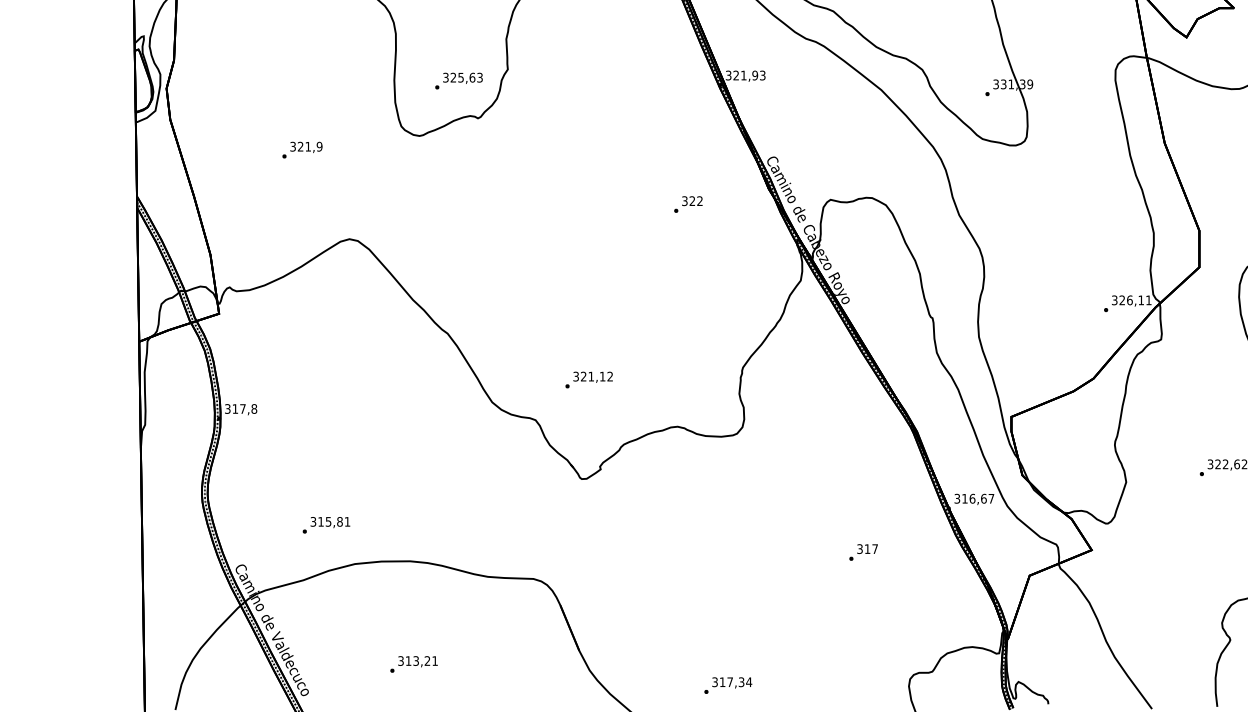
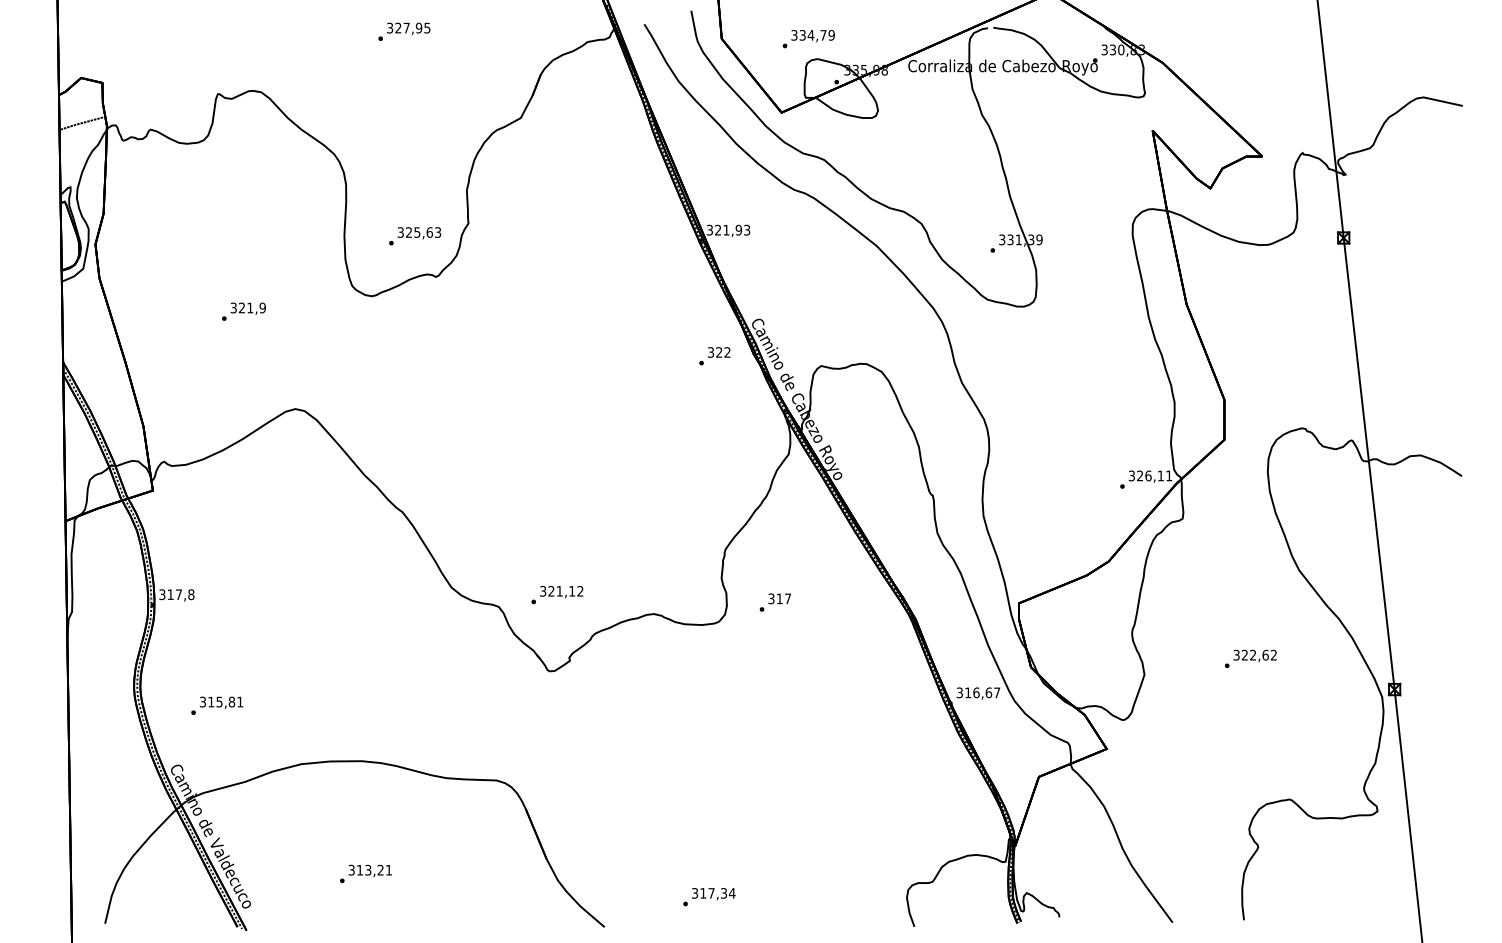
text: (688, 204) -> (714, 356), moved
text: (589, 380) -> (557, 595), moved
text: (326, 525) -> (217, 705), moved
text: (862, 552) -> (774, 602), moved

